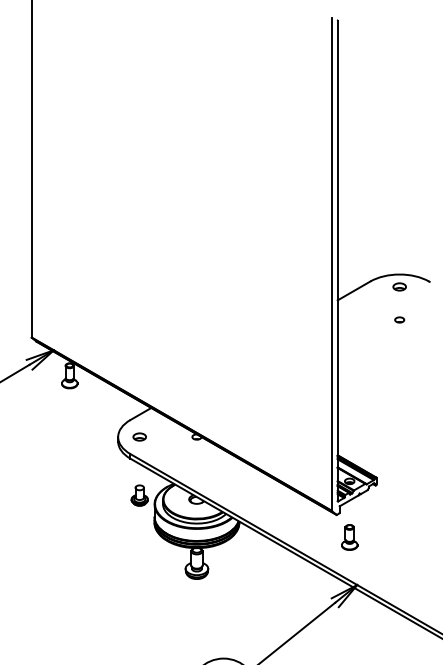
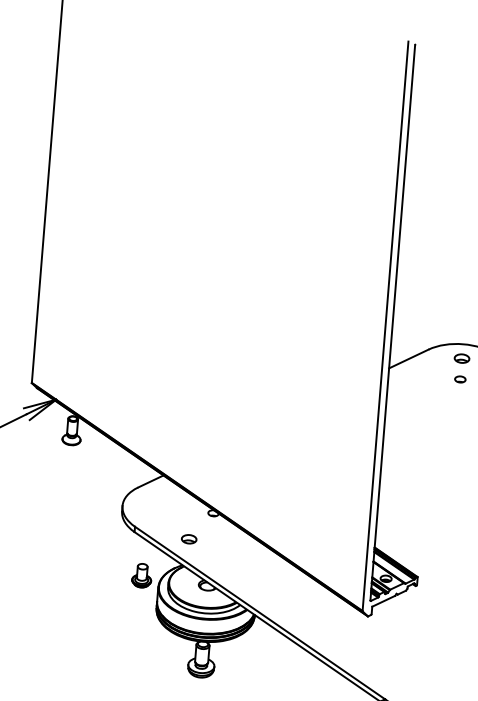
part: (399, 319) -> (460, 378), moved
part: (139, 436) -> (188, 538), moved
part: (349, 537) -> (380, 643), removed

